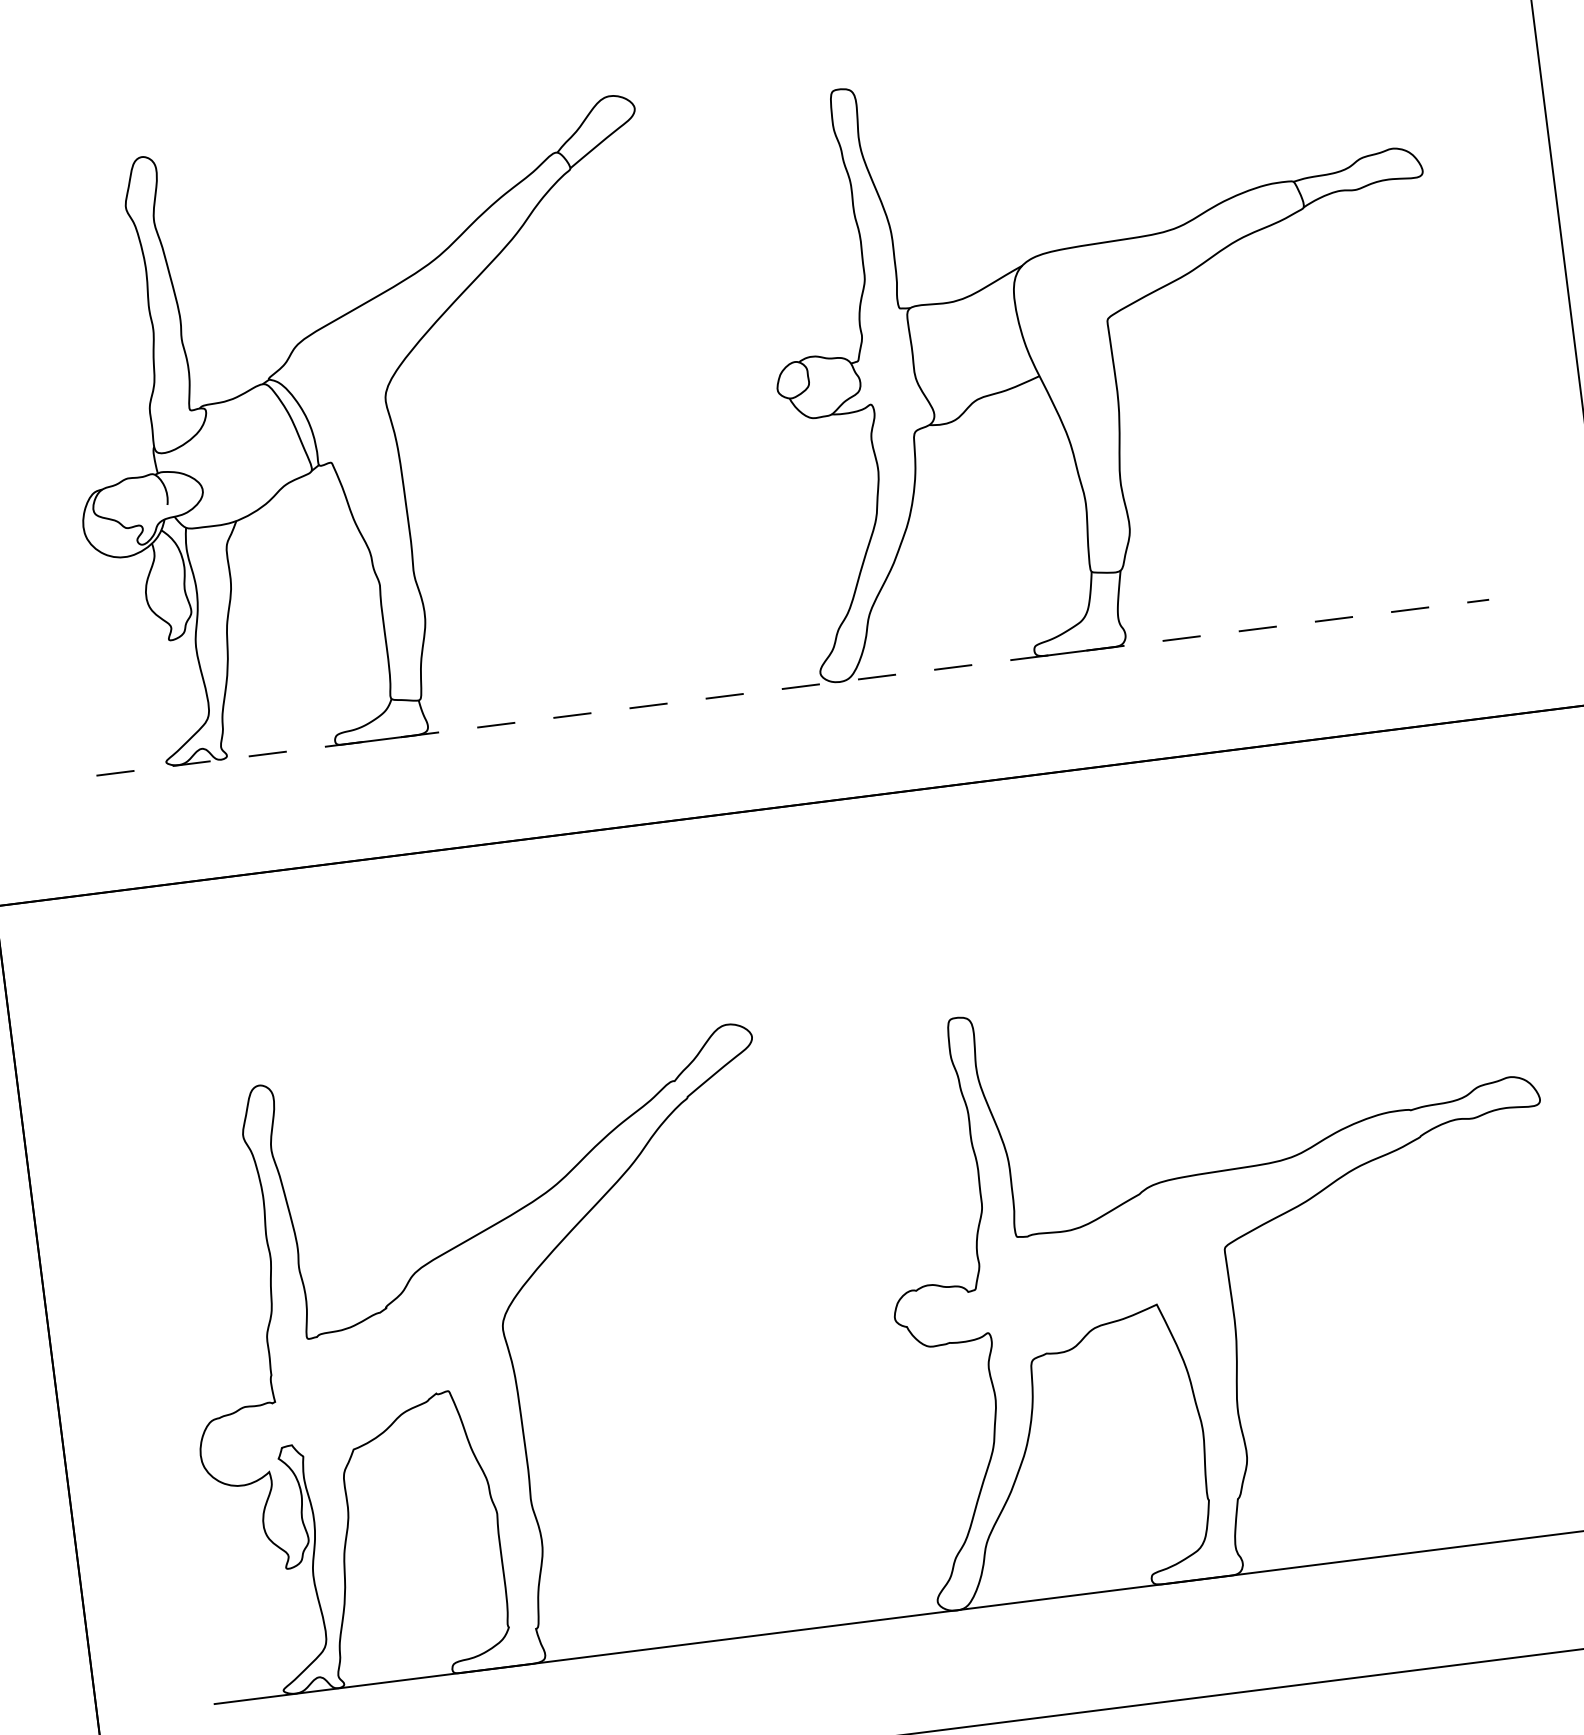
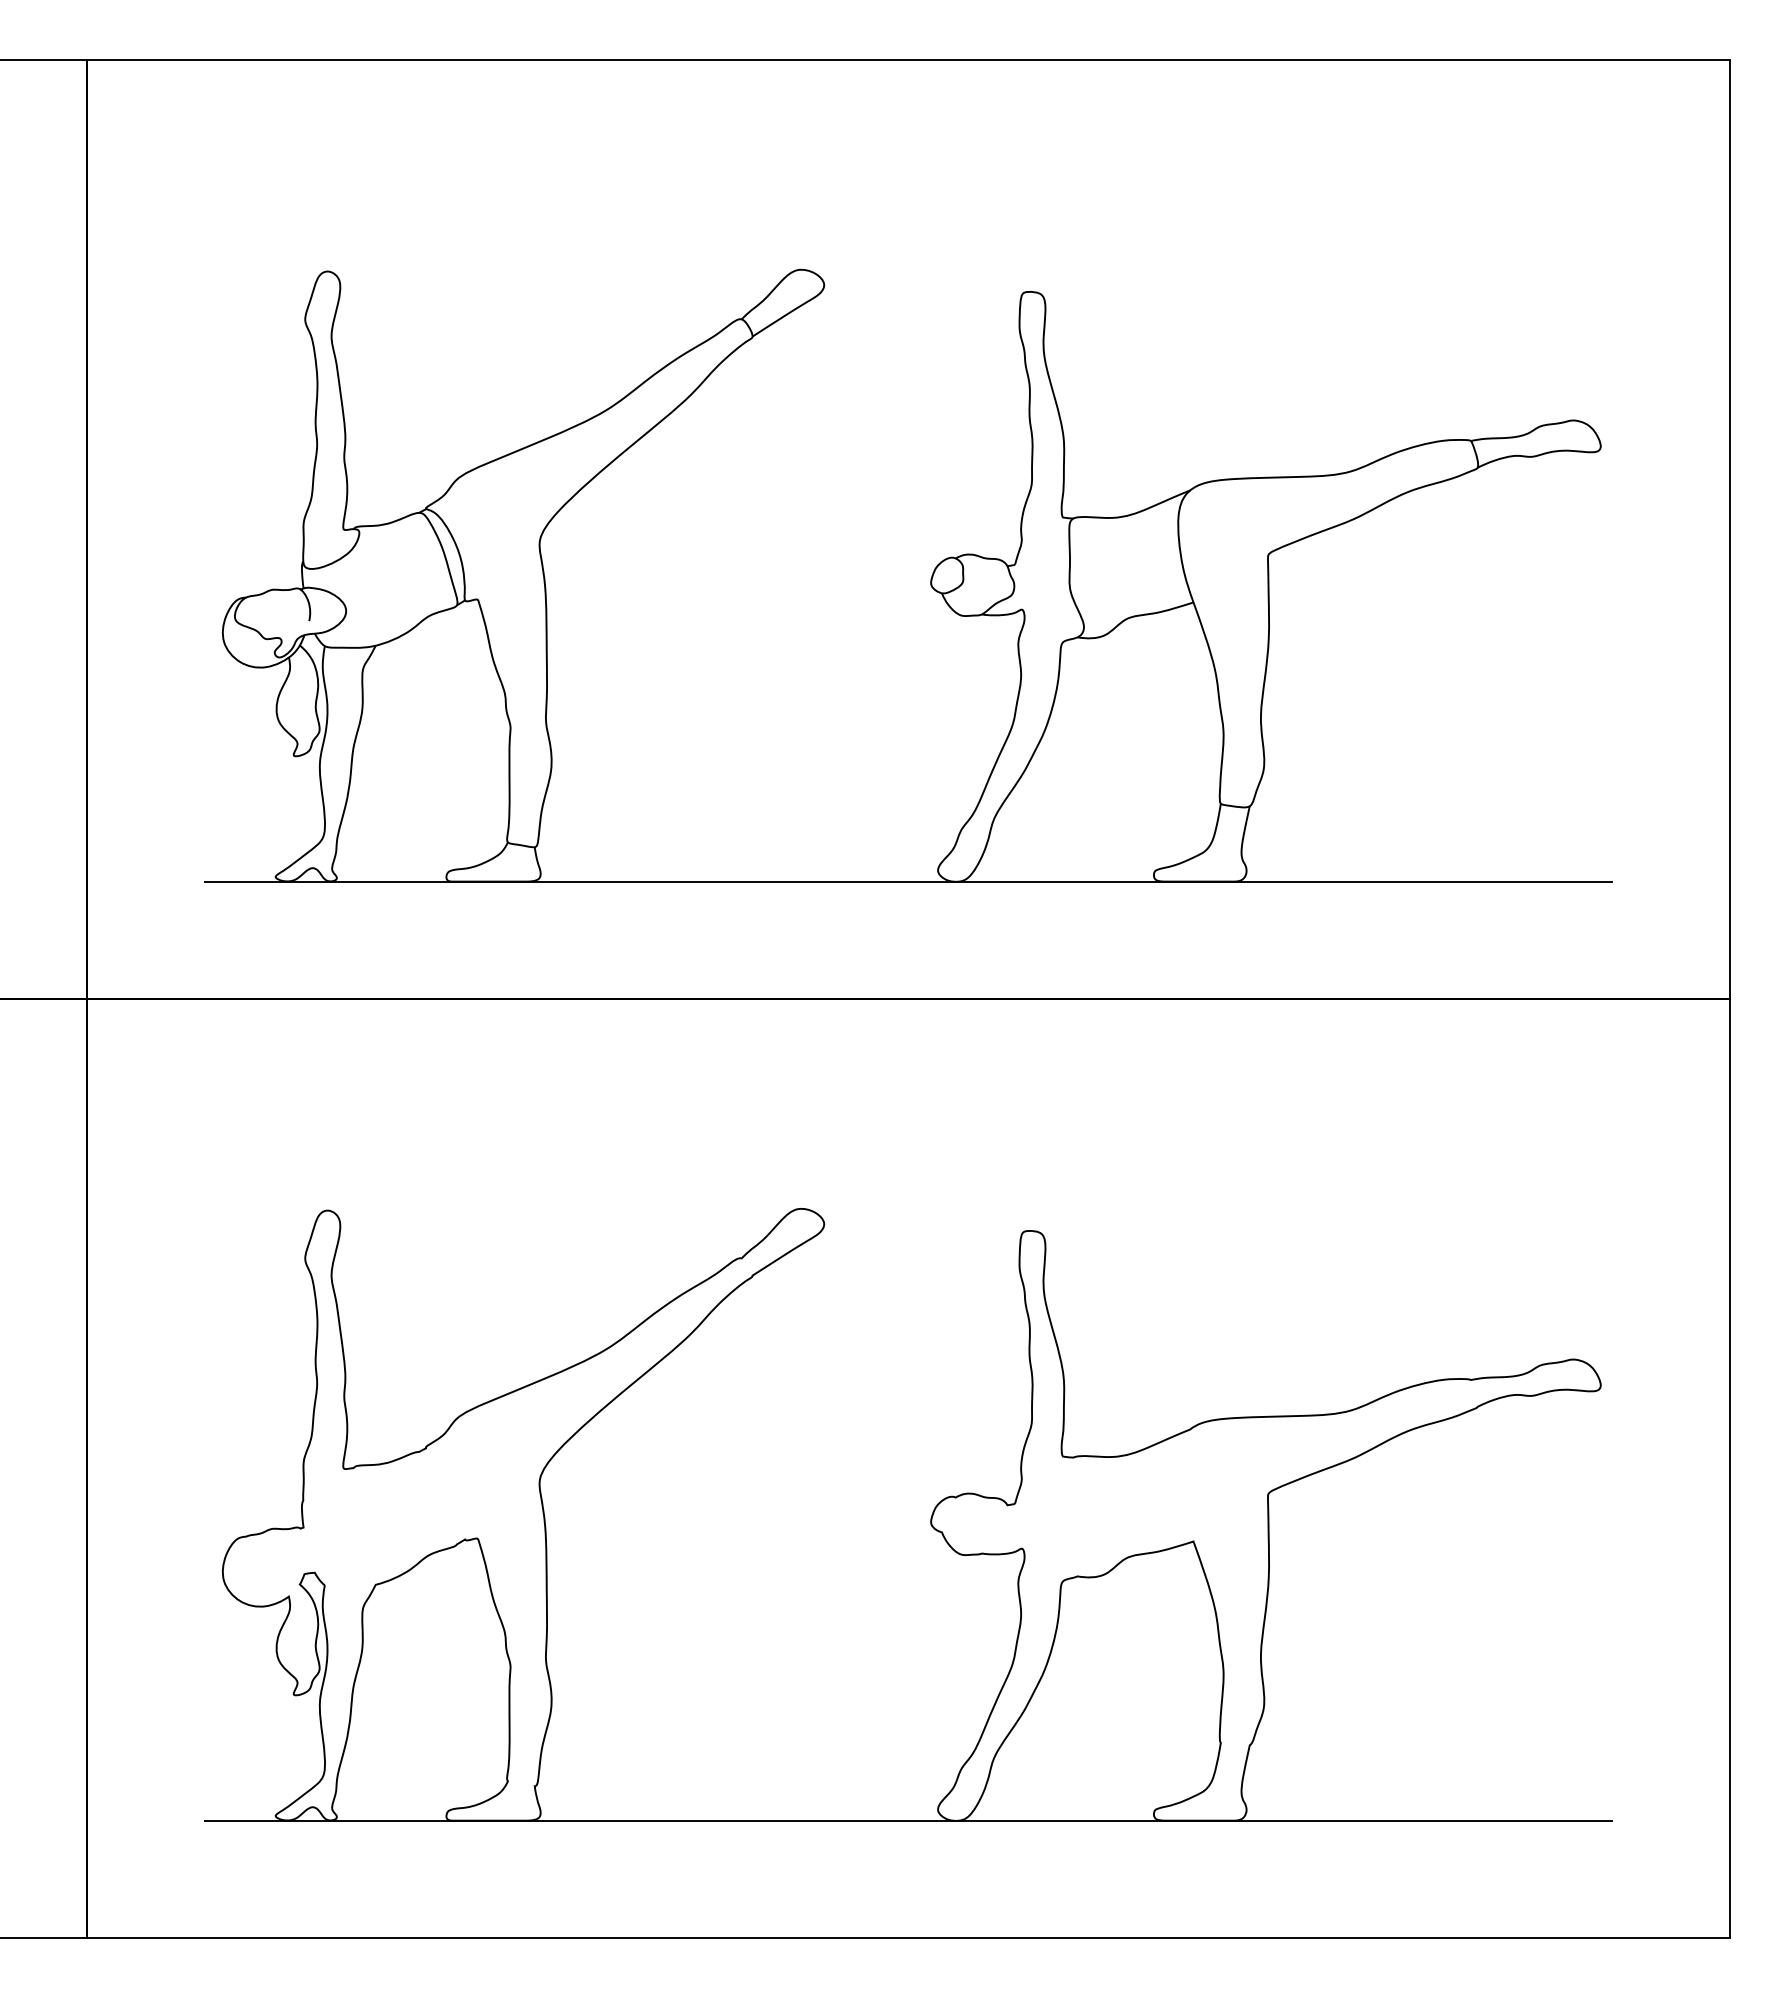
line: (793, 687) -> (909, 881), dashed -> solid

